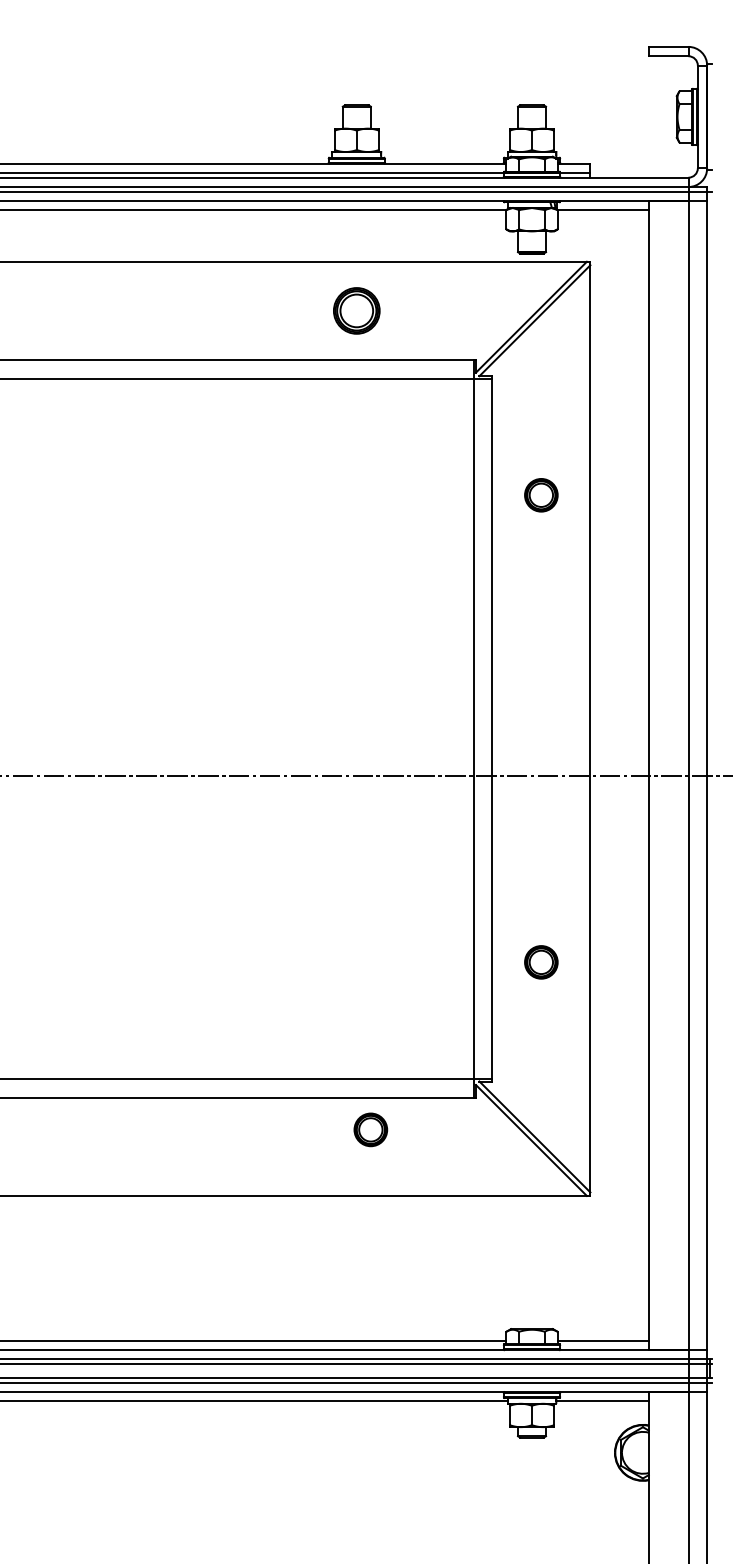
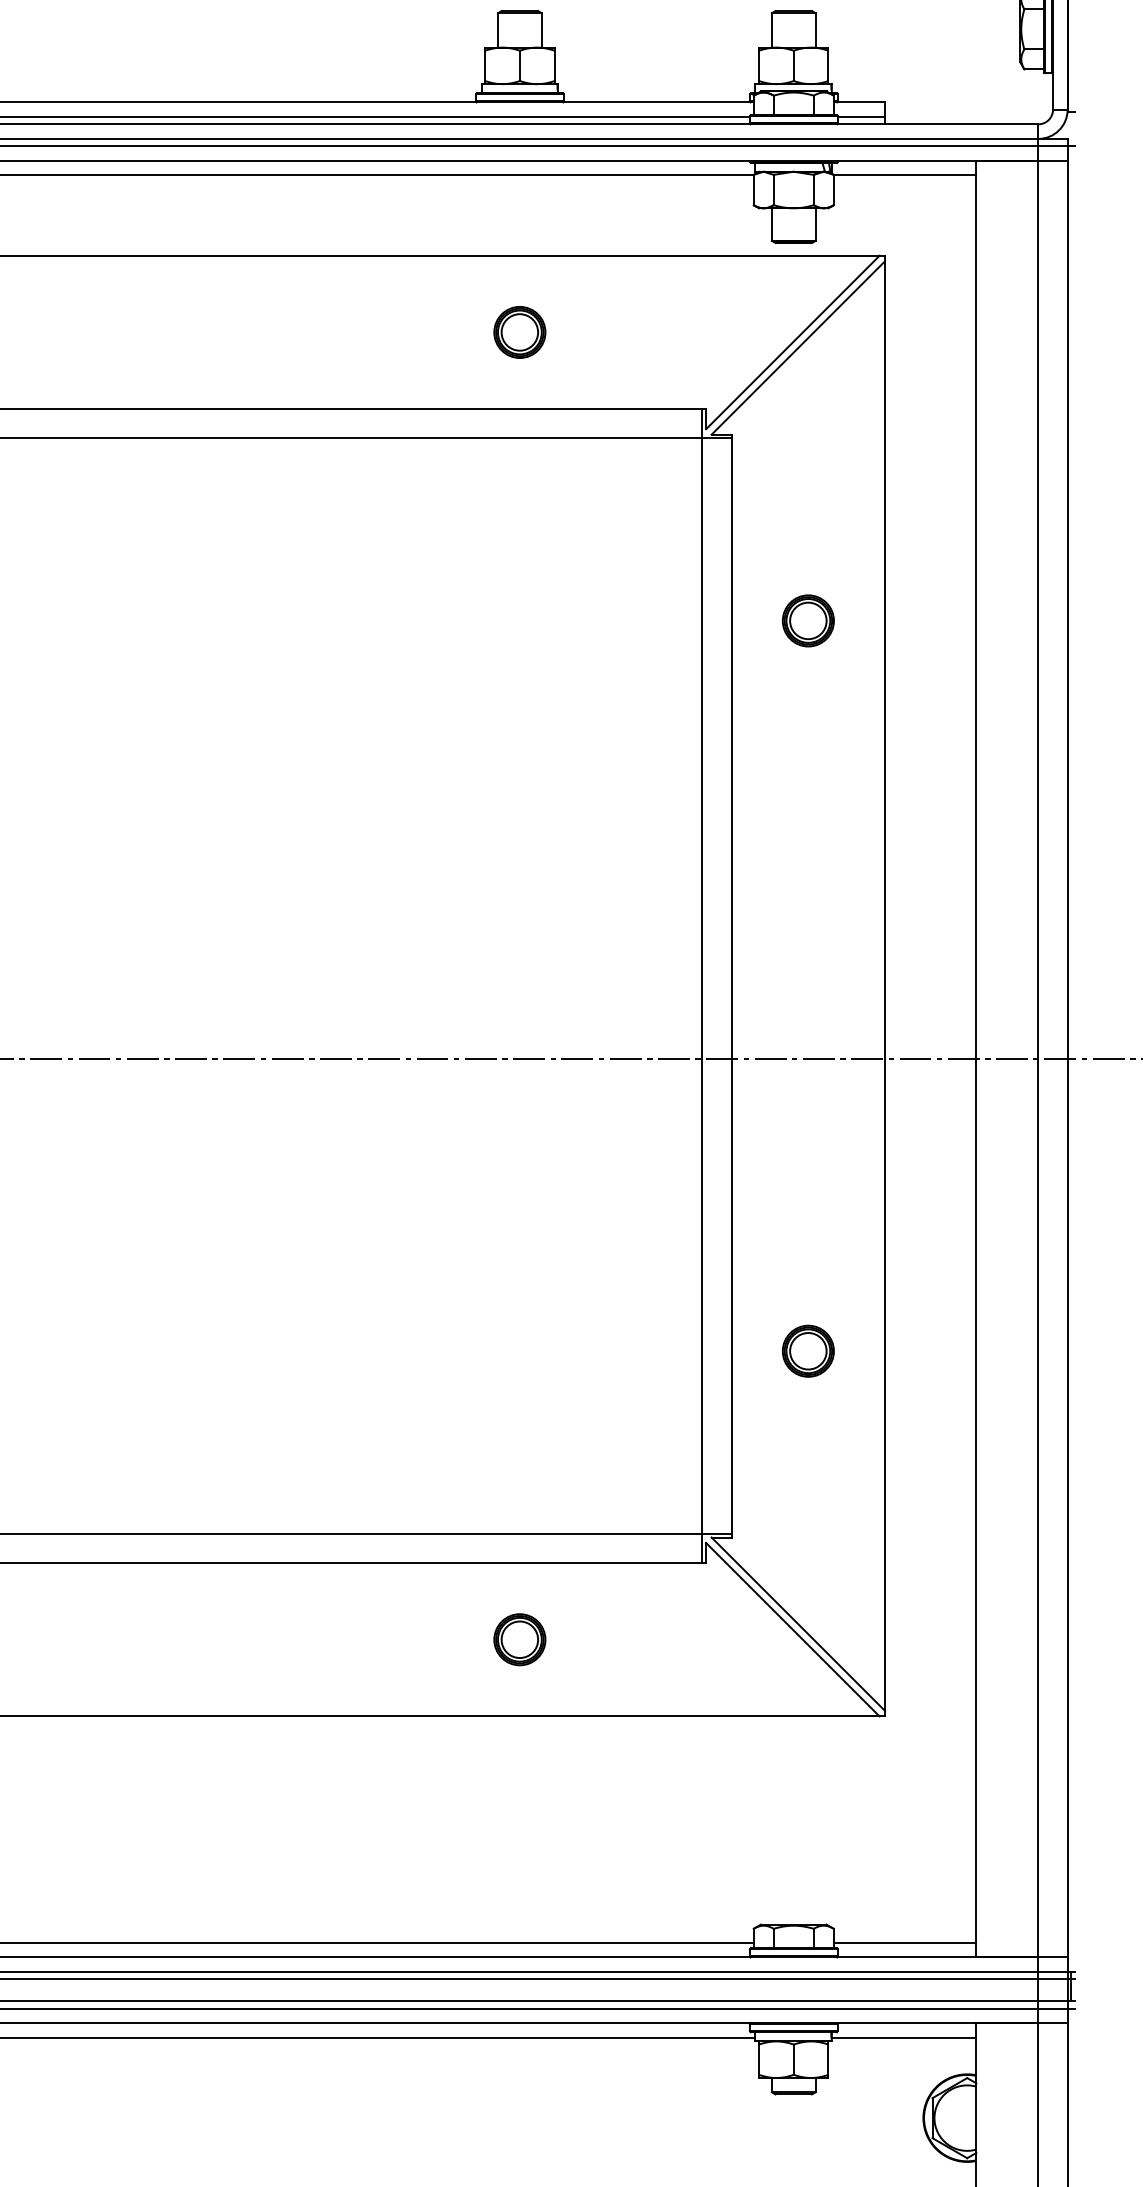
part: (356, 310) -> (519, 331), size x0.71
part: (370, 1129) -> (519, 1639), moved

